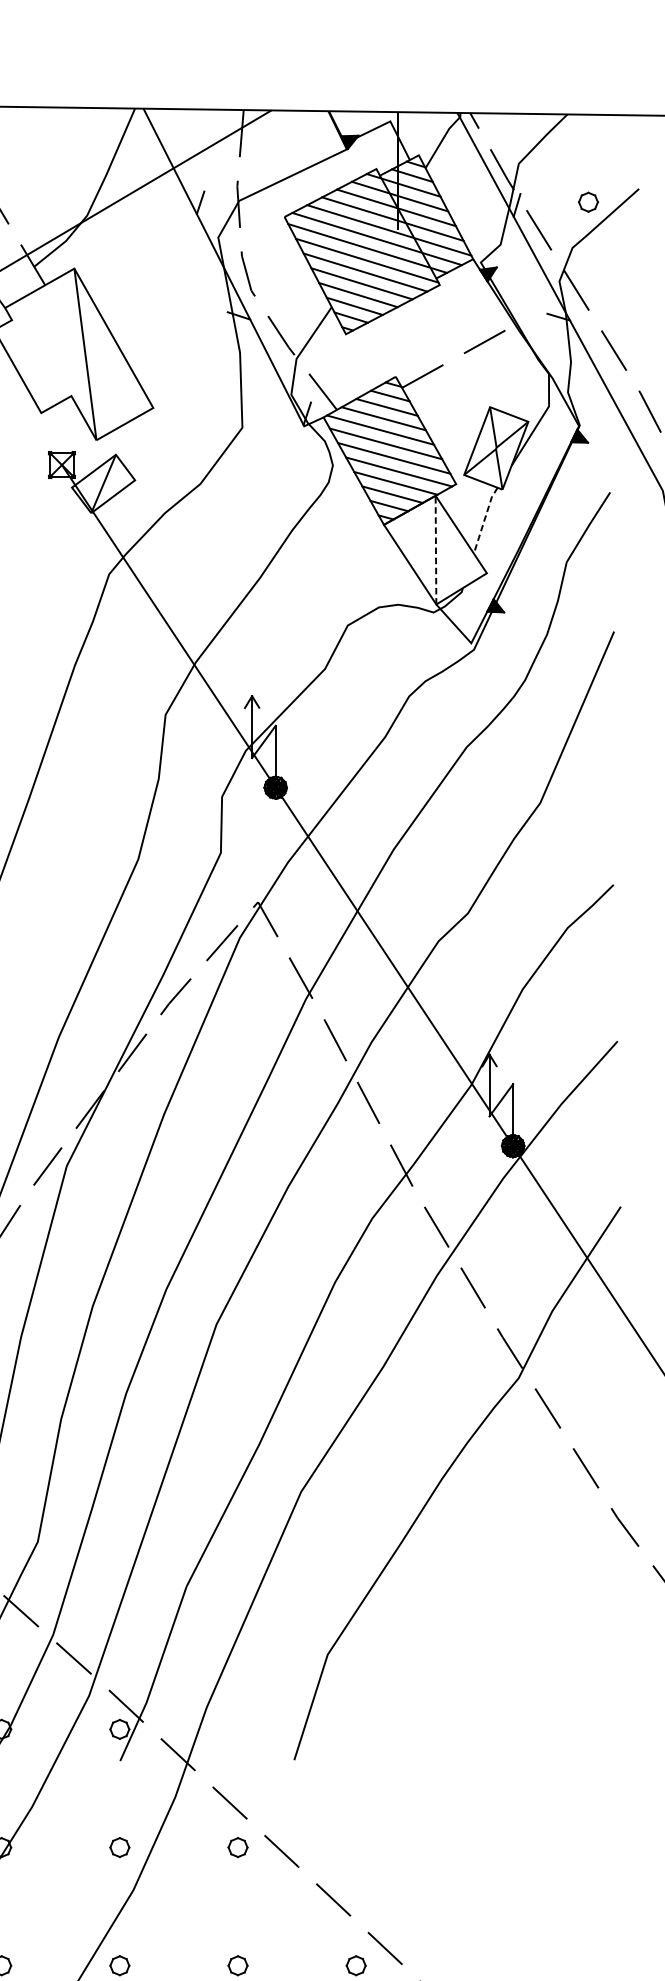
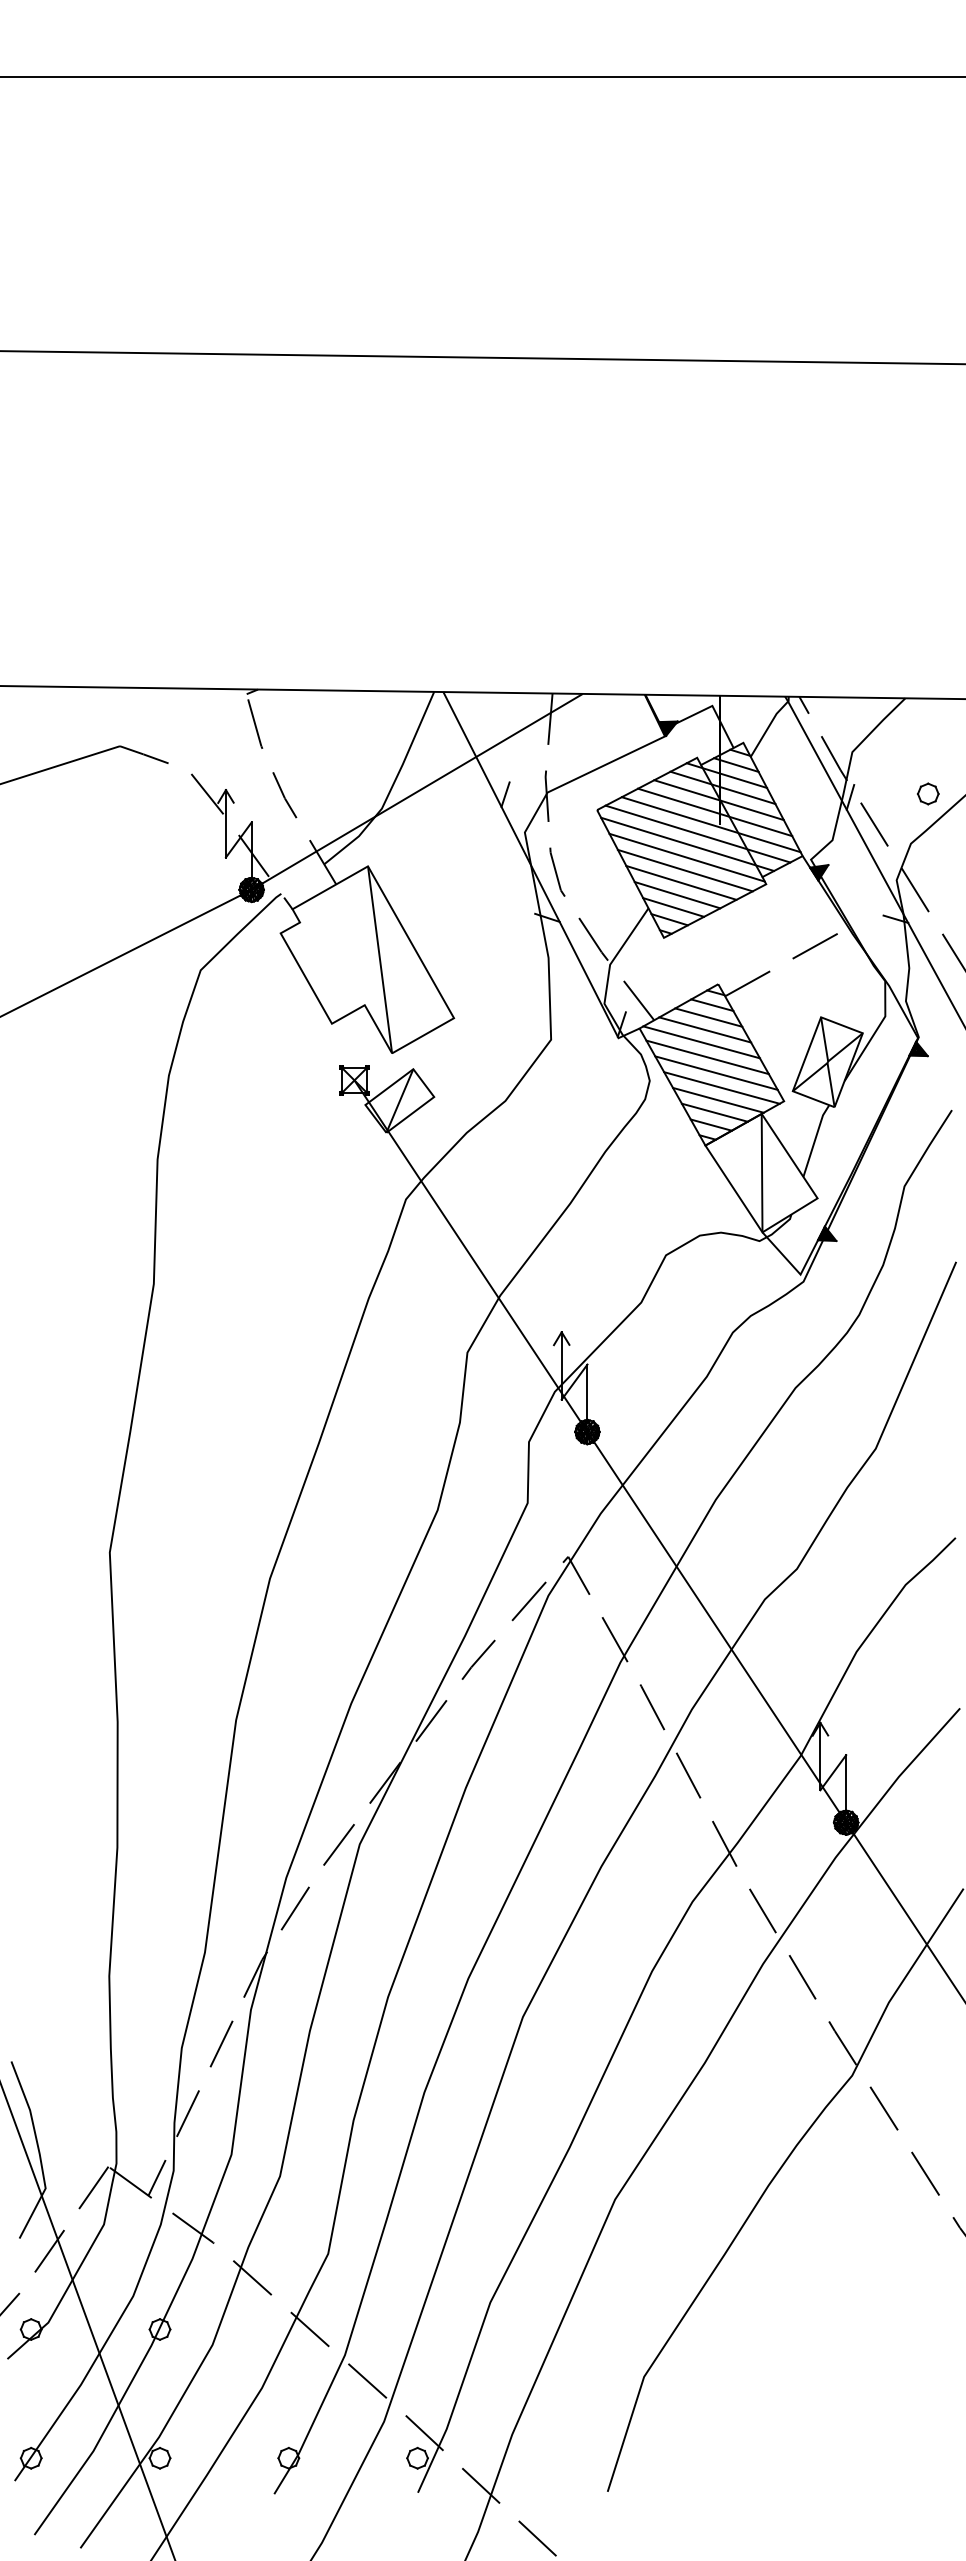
line: (484, 519) -> (815, 1139), dashed -> solid
line: (436, 549) -> (762, 1172), dashed -> solid

